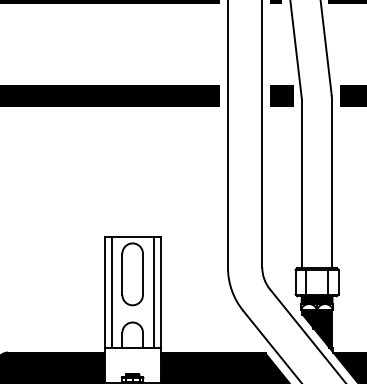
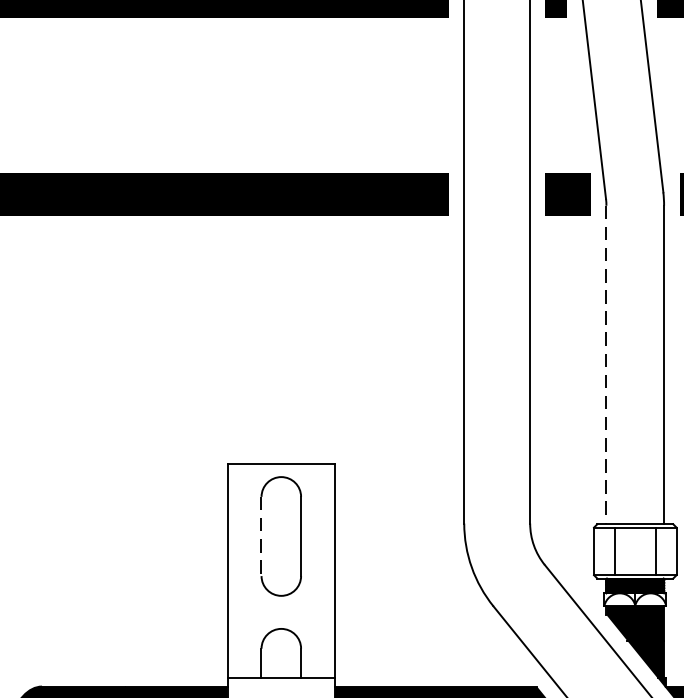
line: (302, 185) -> (607, 365), solid -> dashed
line: (122, 274) -> (261, 536), solid -> dashed
line: (111, 292) -> (240, 571), removed
line: (153, 292) -> (321, 571), removed

